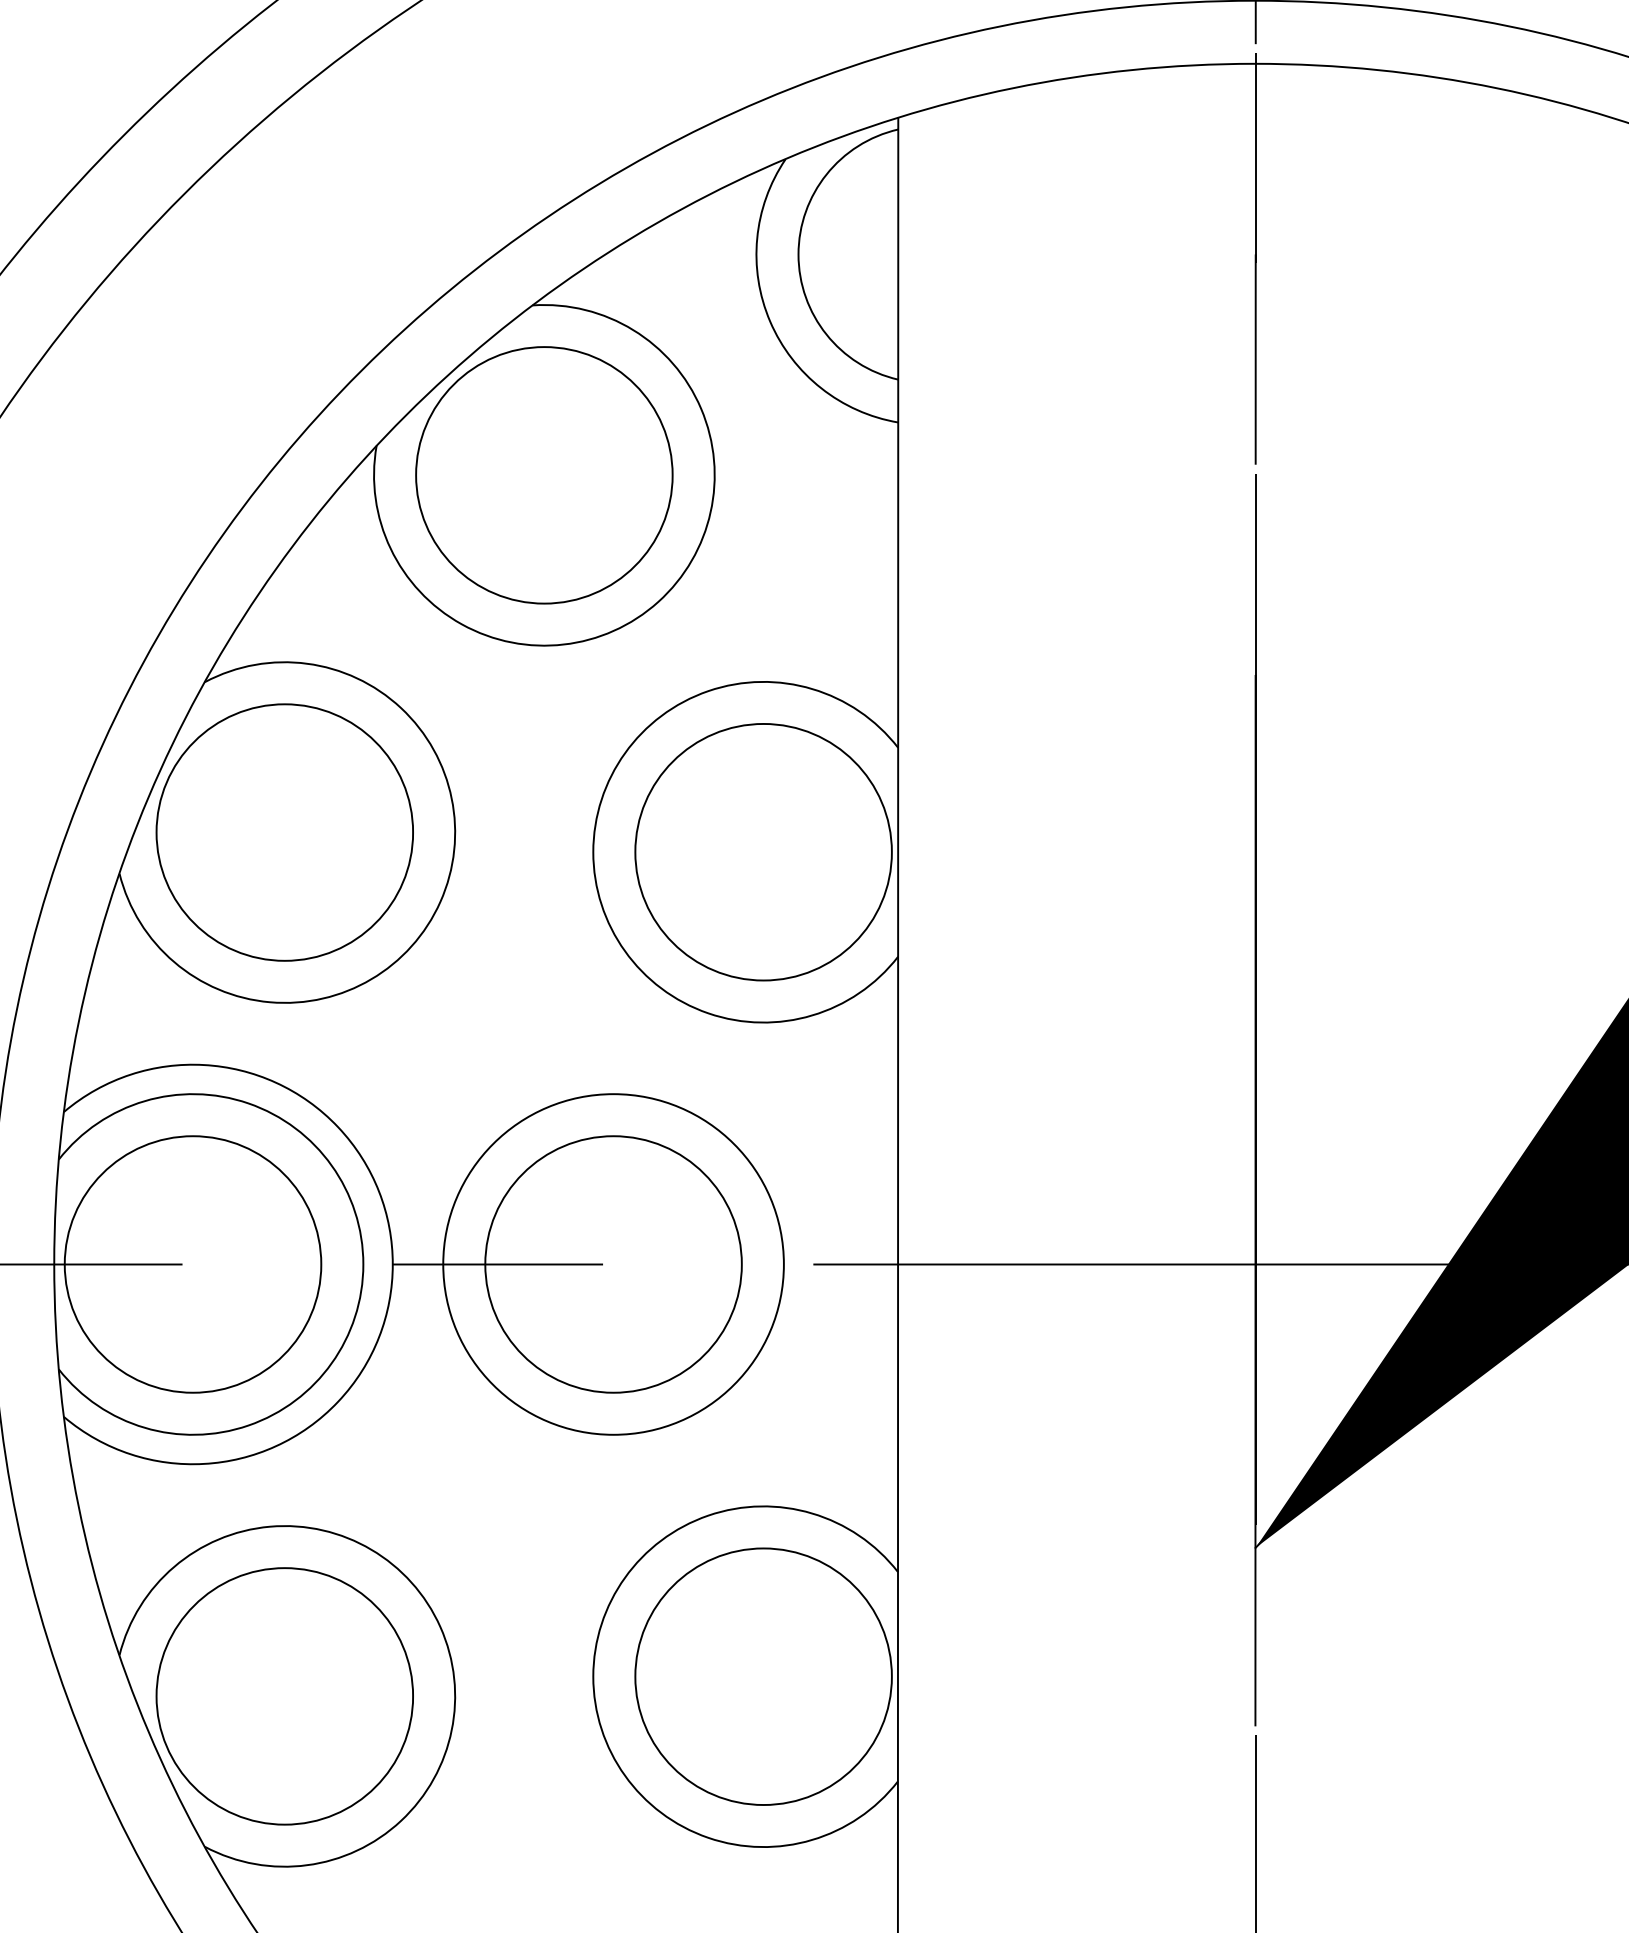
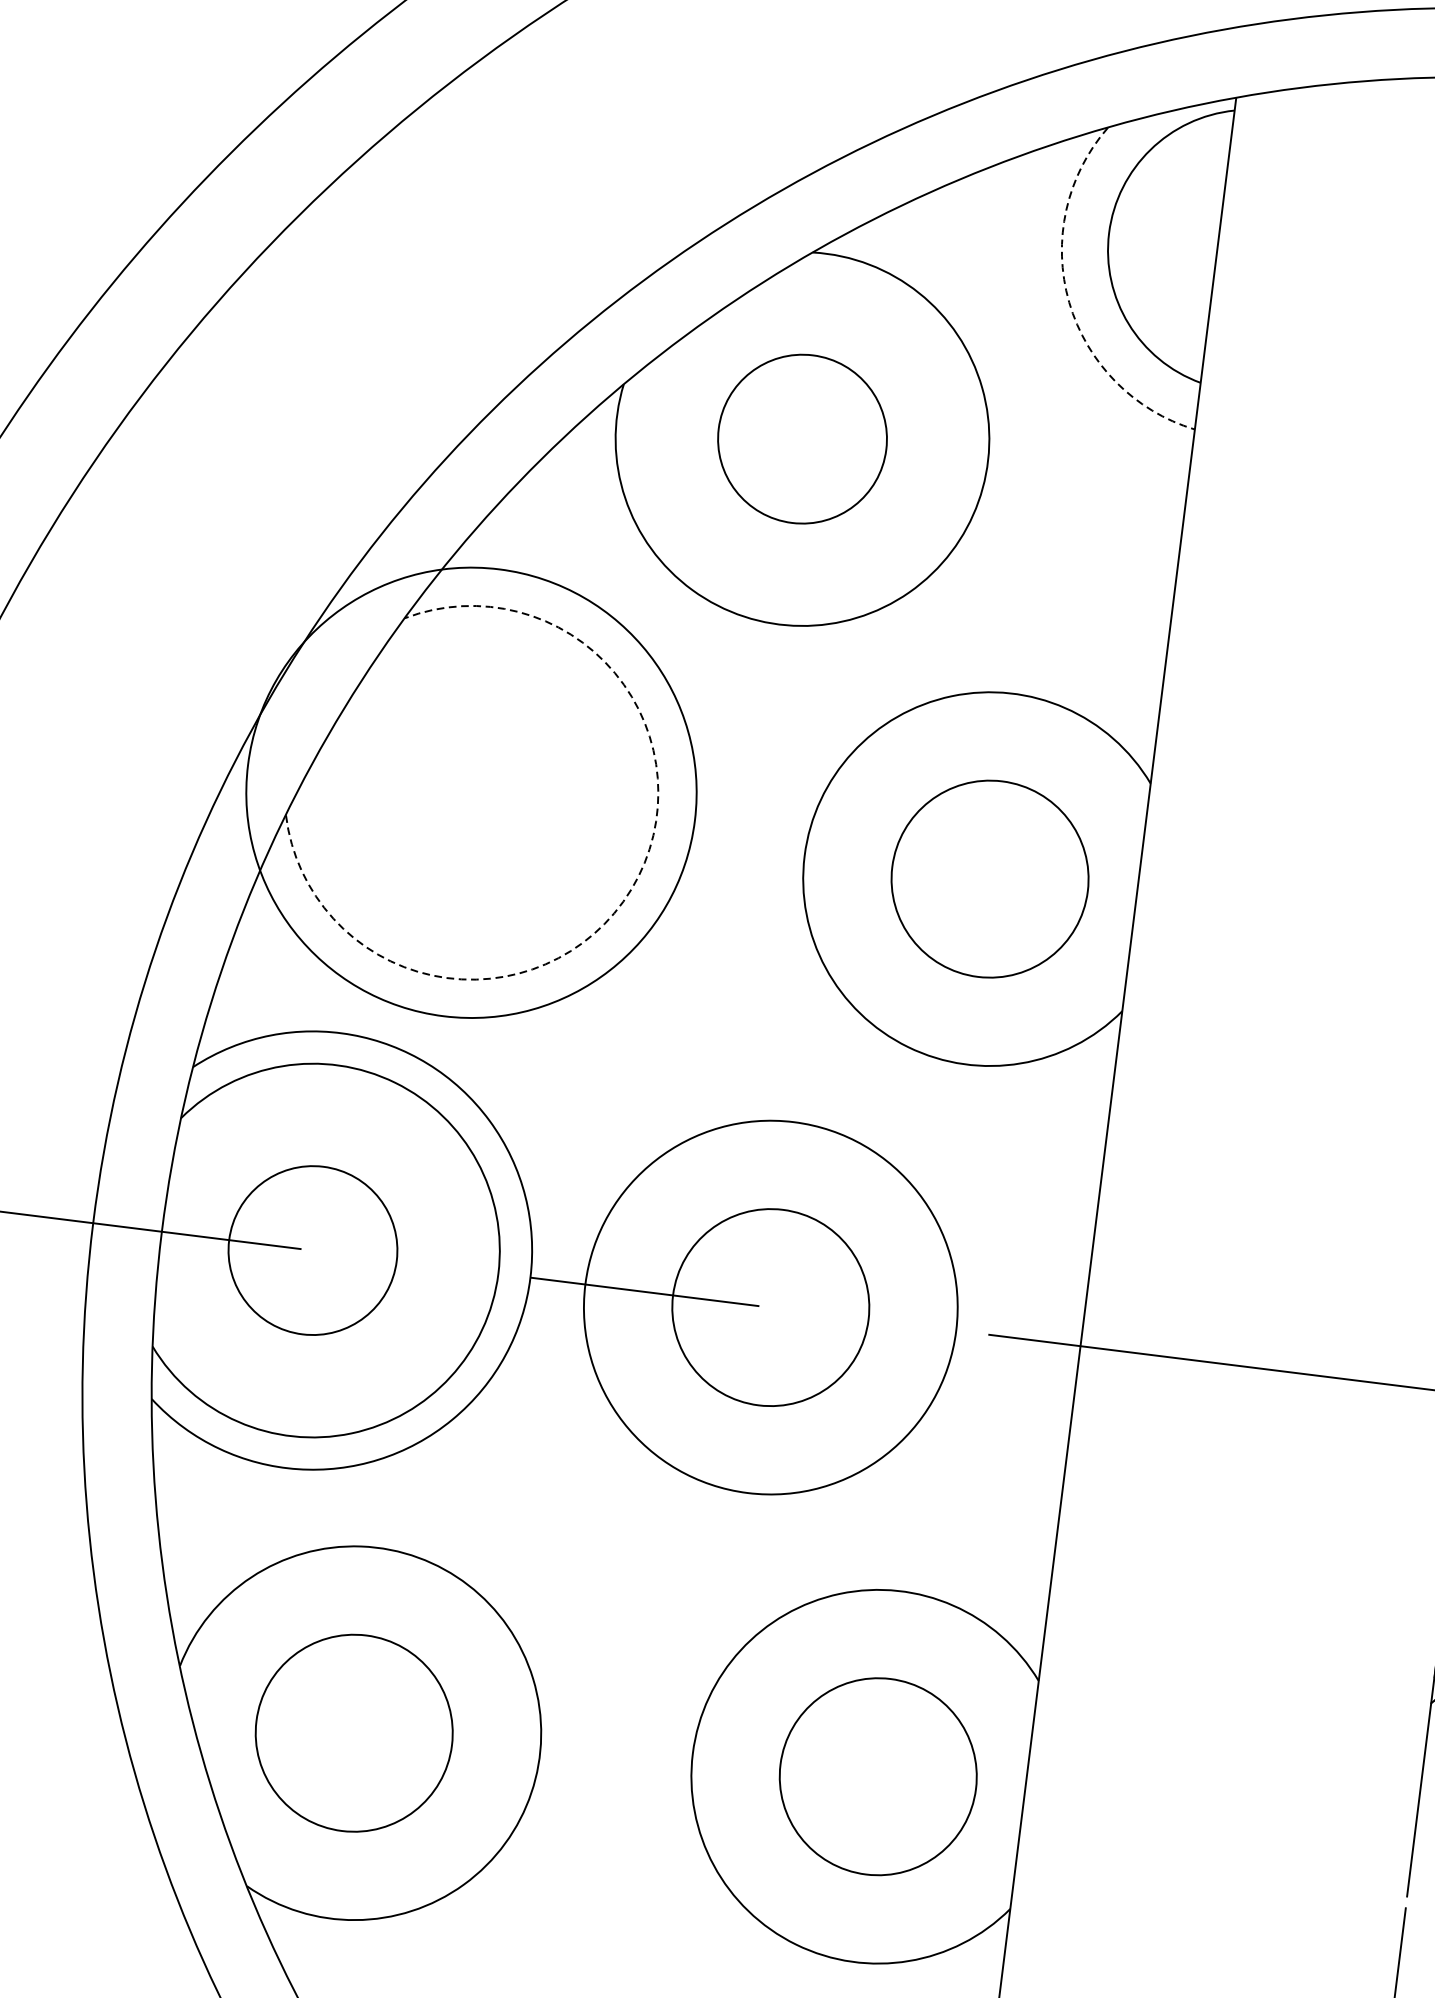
arc: (770, 321) -> (1069, 302), solid -> dashed
circle: (544, 475) -> (802, 439), size x0.6
circle: (284, 832) -> (471, 792), size x1.6
circle: (763, 851) -> (990, 878), size x0.7
arc: (440, 901) -> (631, 888), solid -> dashed
circle: (192, 1264) -> (312, 1250), size x0.6
circle: (613, 1264) -> (770, 1307), size x0.7
circle: (763, 1676) -> (878, 1776), size x0.7
circle: (284, 1696) -> (353, 1733), size x0.7

